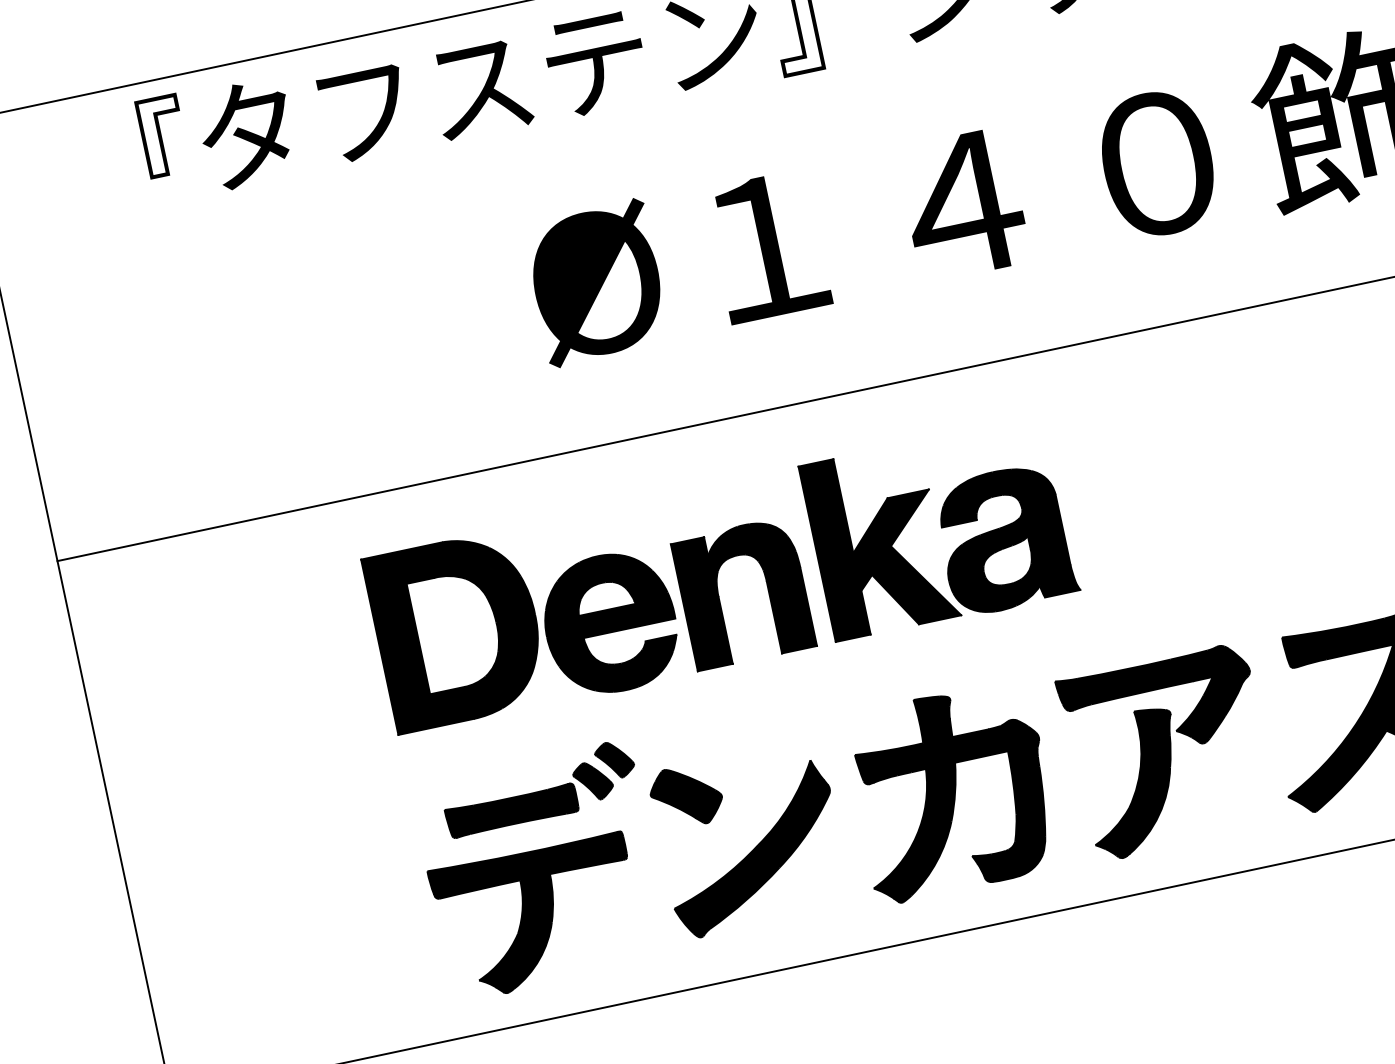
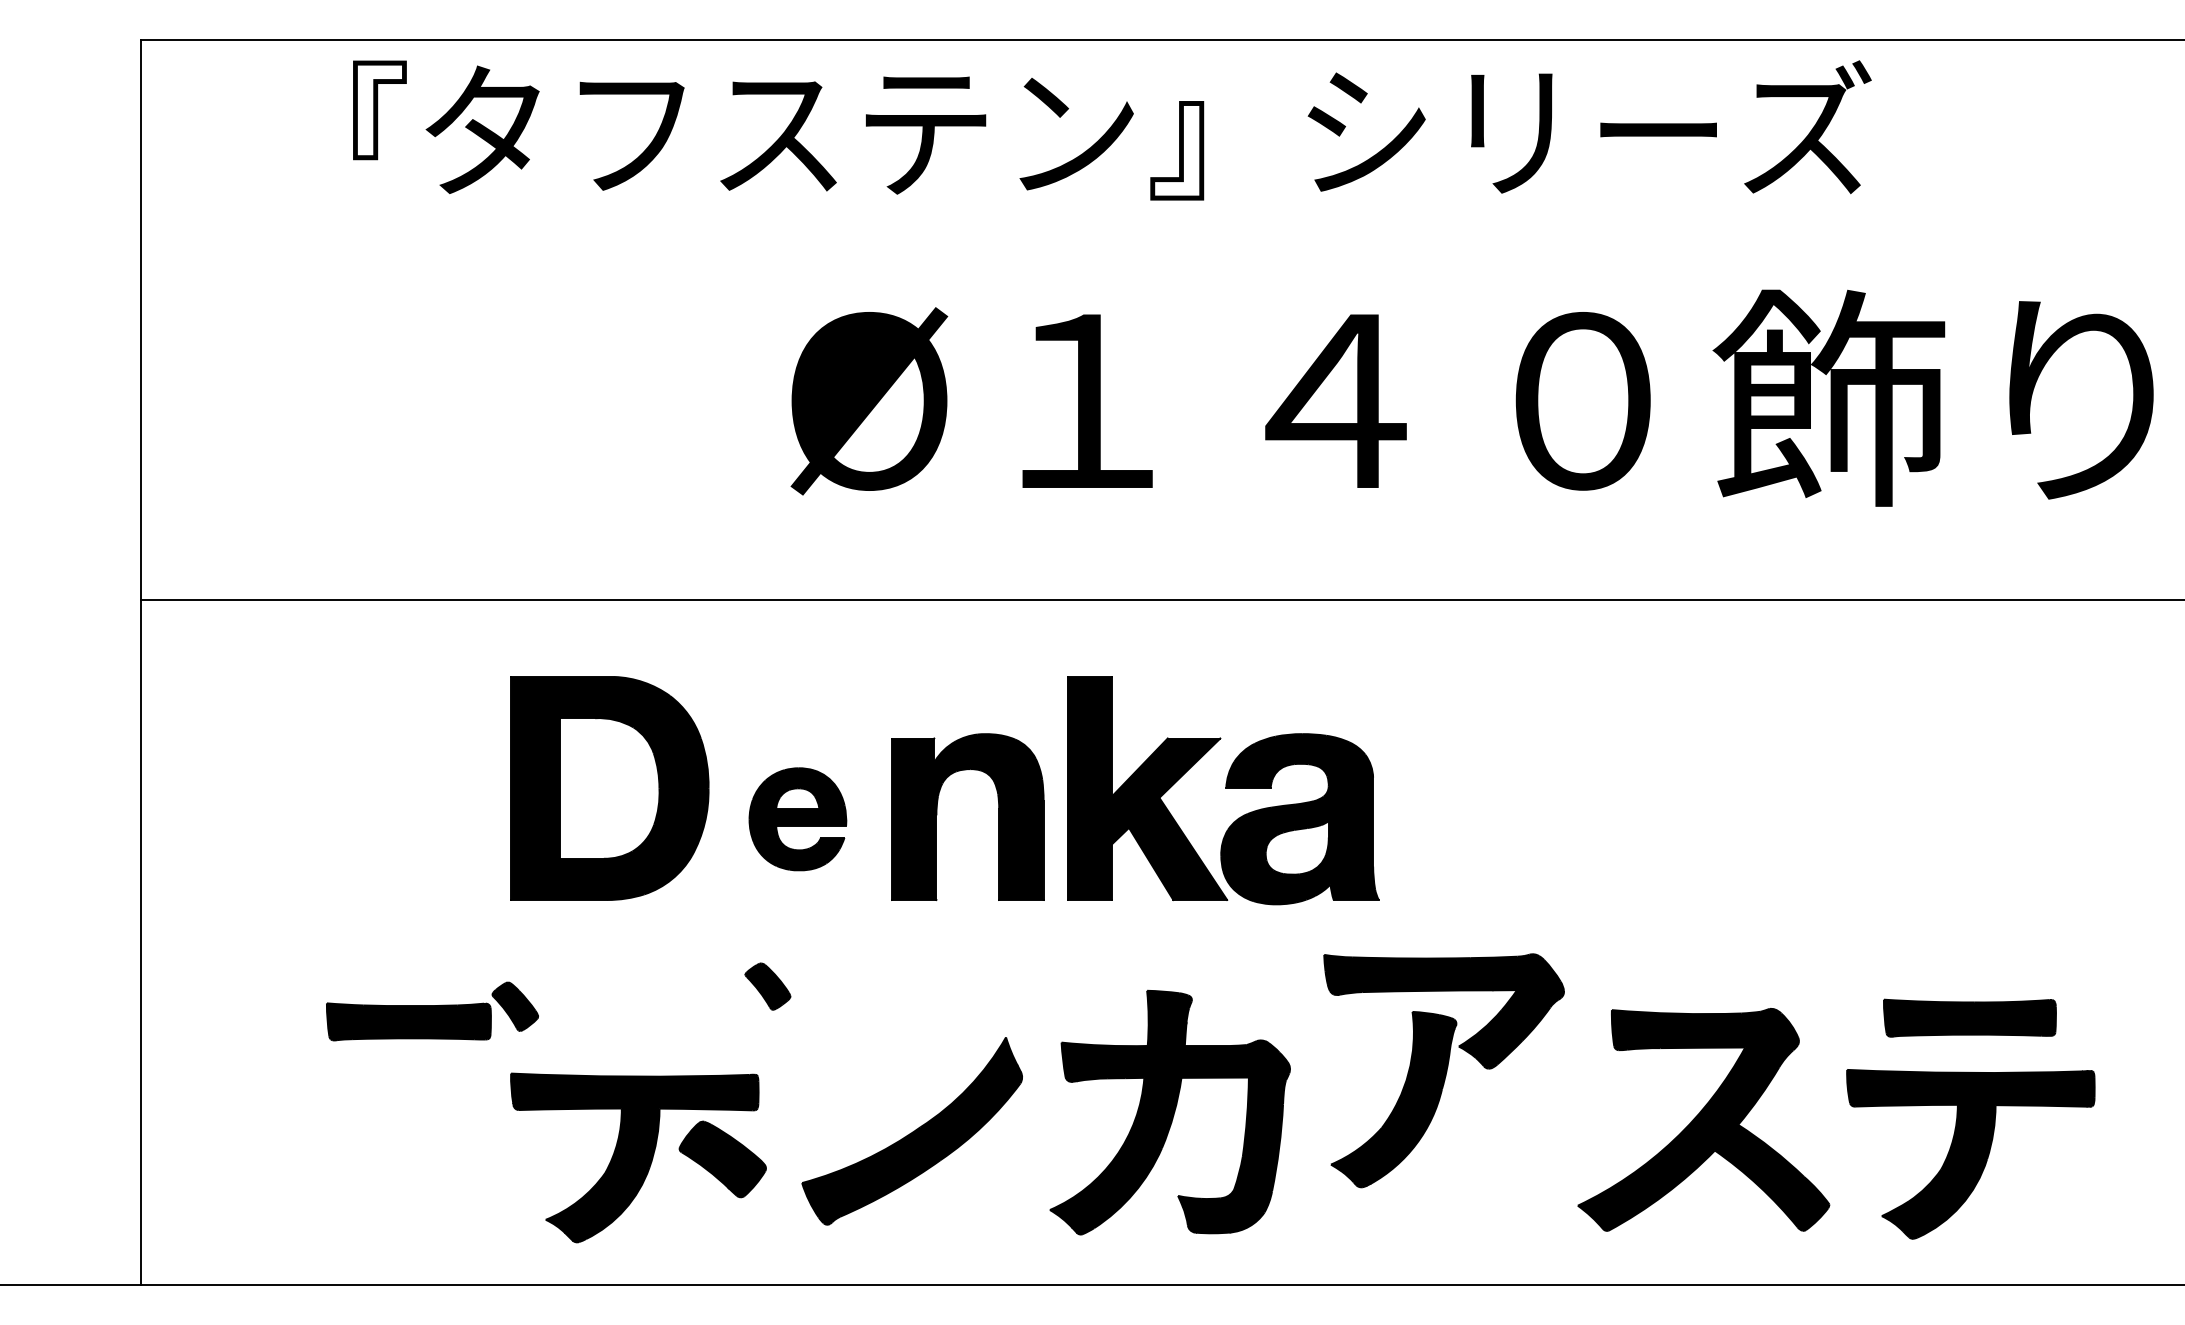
part: (610, 623) -> (797, 819), size x0.6
part: (1168, 752) -> (1443, 1070), moved
part: (686, 796) -> (722, 1159), moved
part: (528, 798) -> (432, 1011), moved

